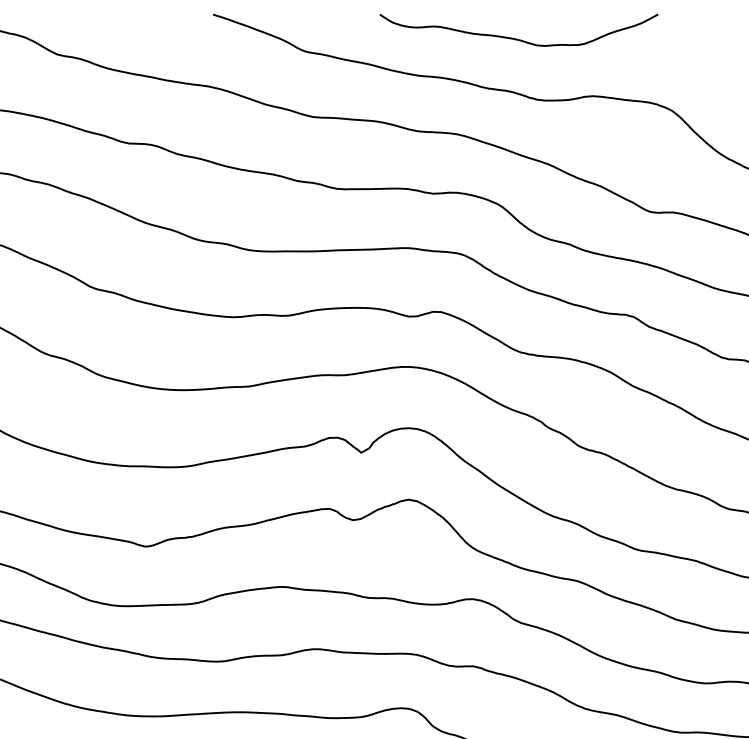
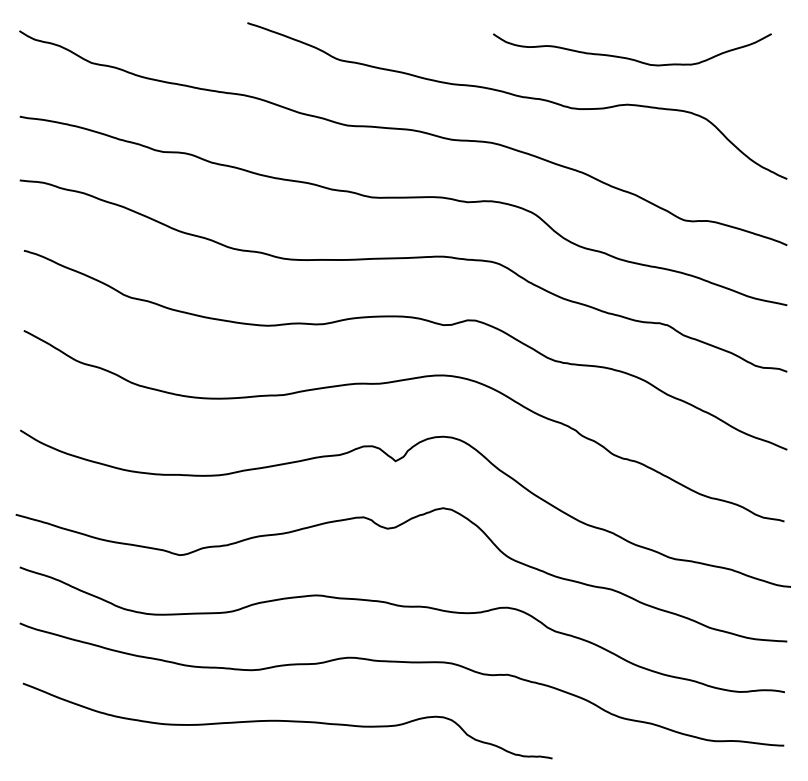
curve: (515, 37) -> (628, 57), moved

